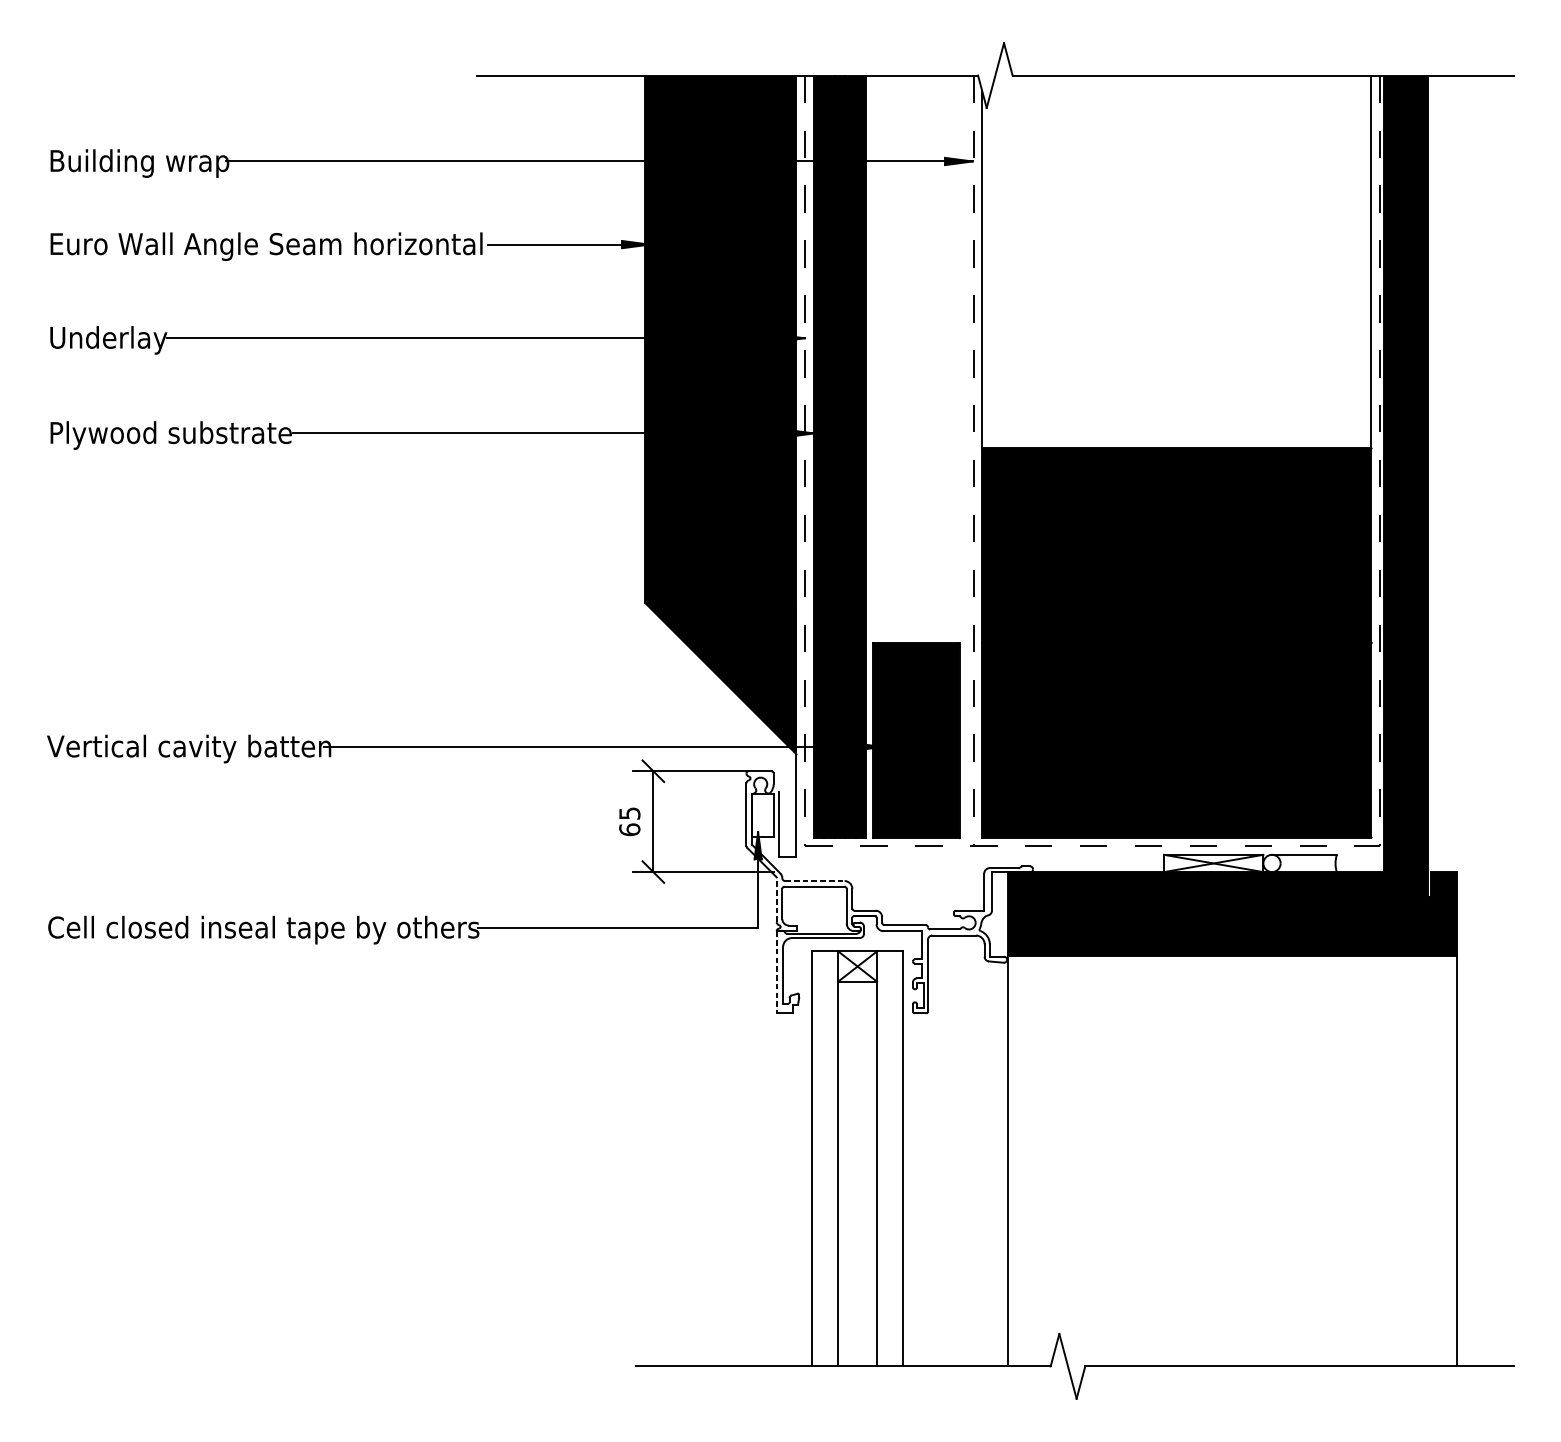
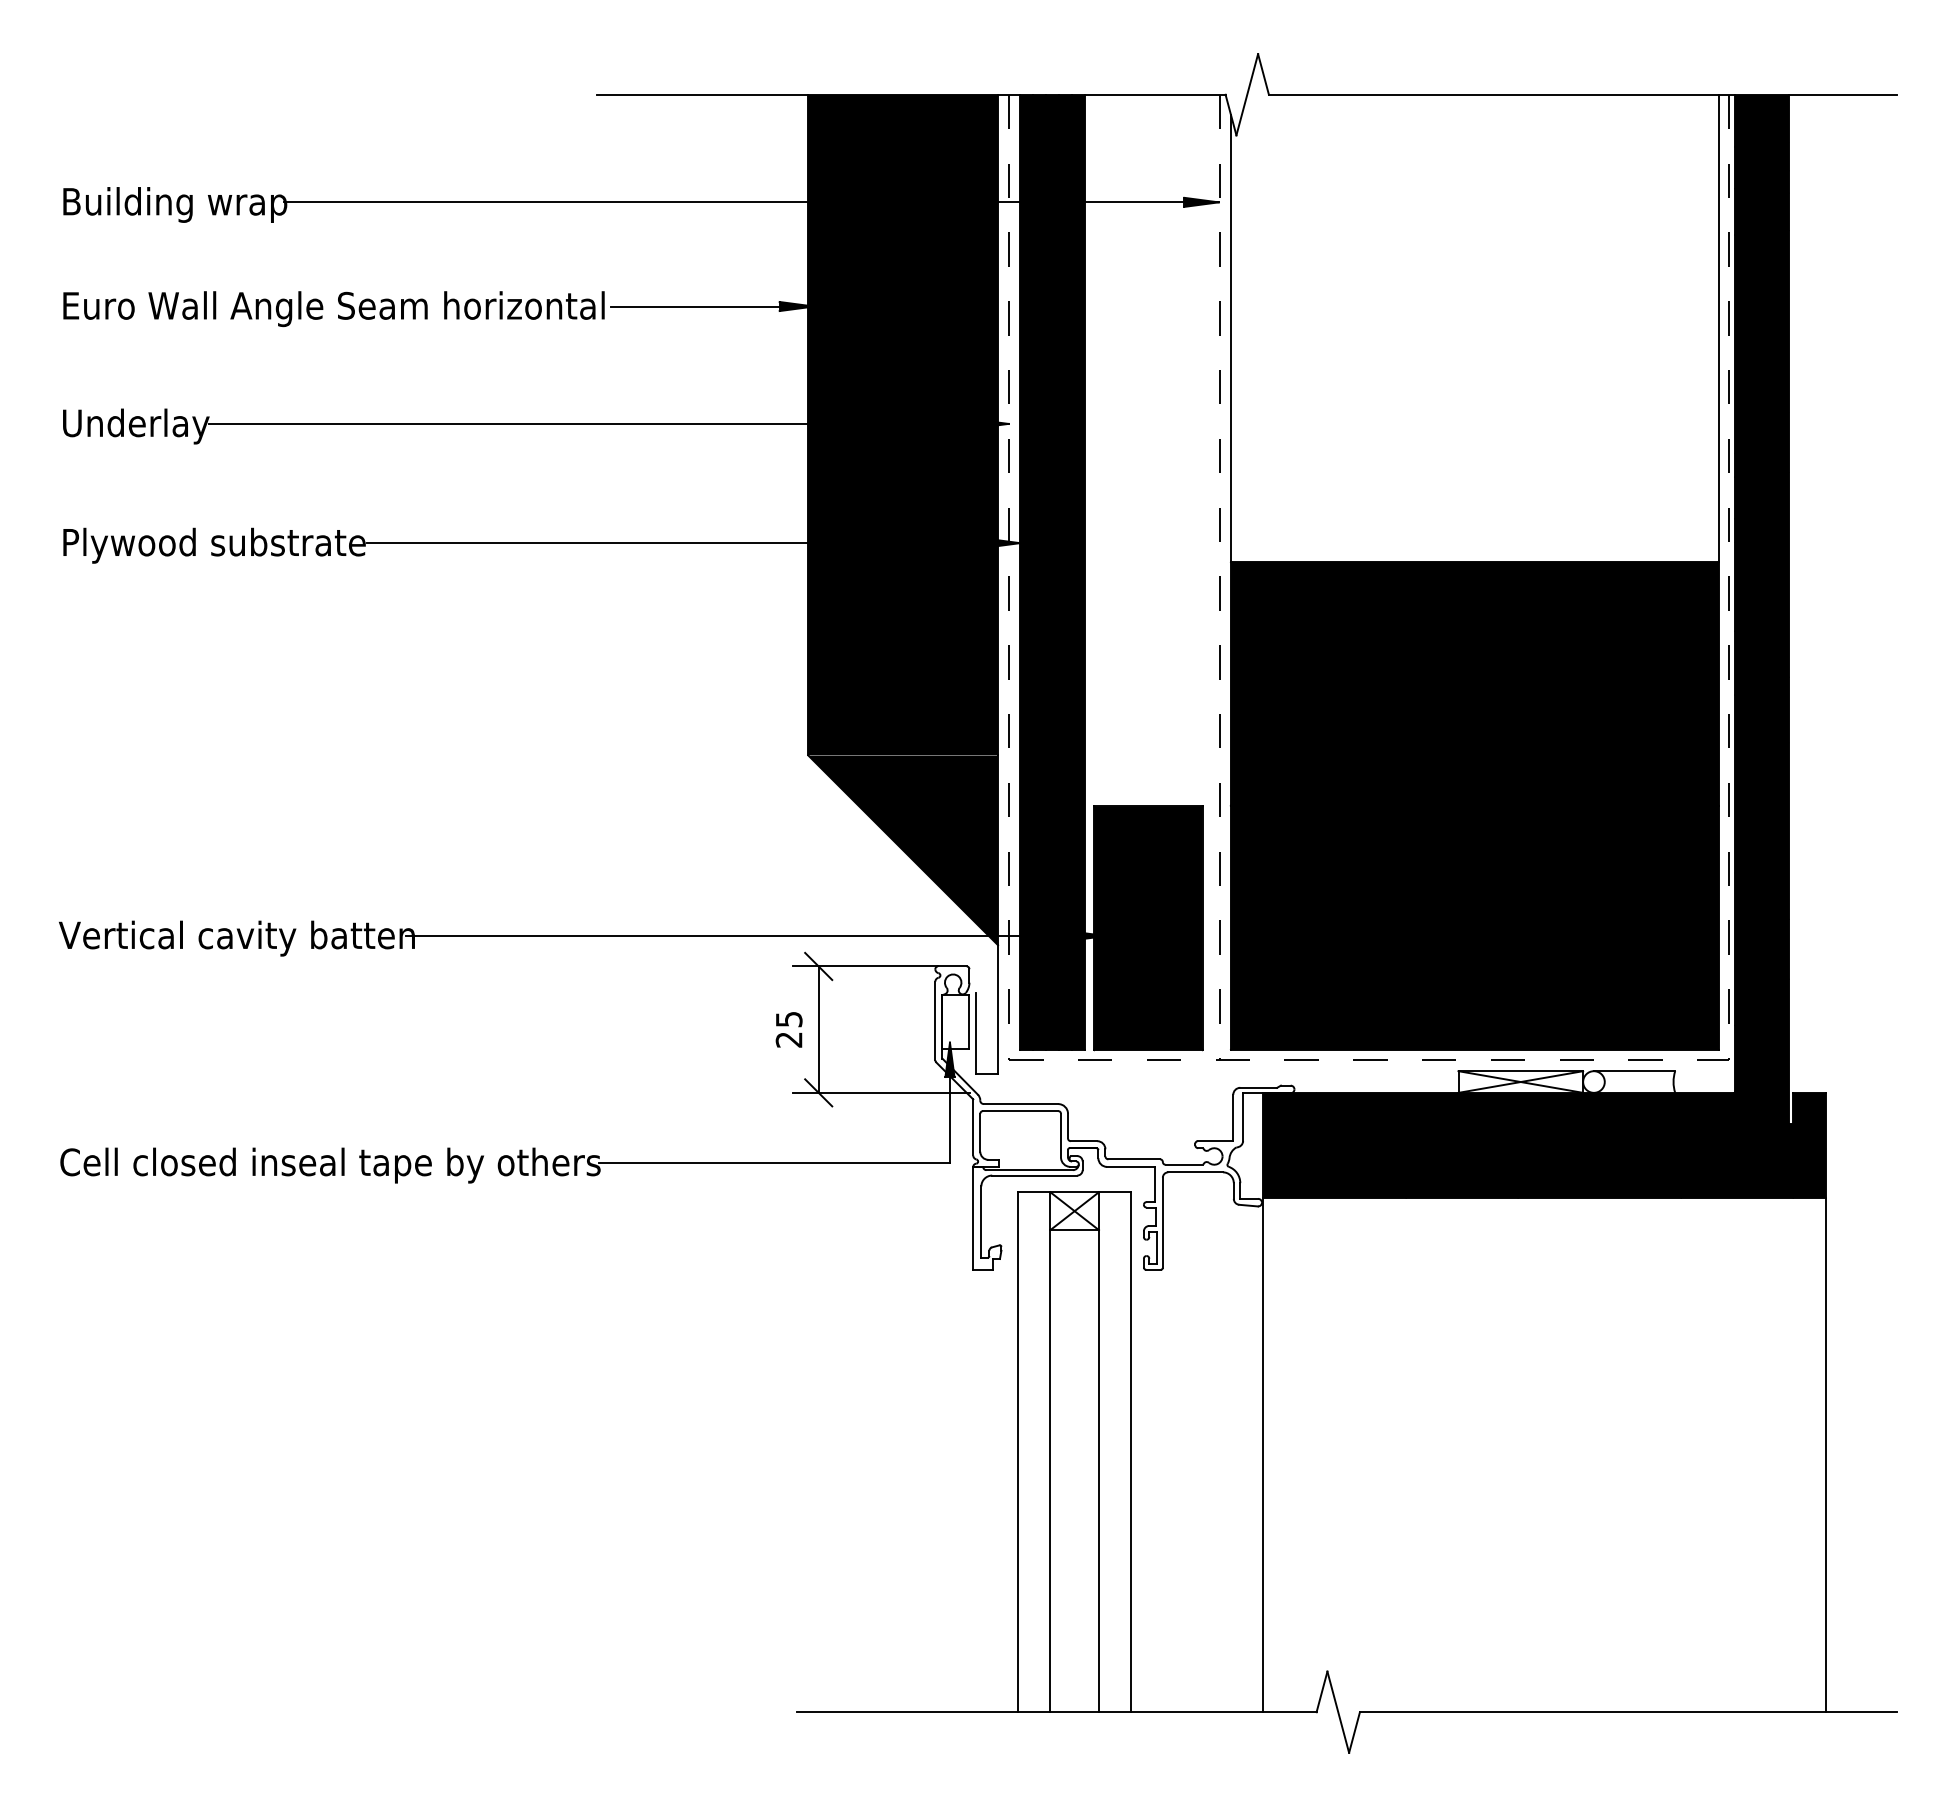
text: (629, 829) -> (788, 1039), 65^_ -> 25^_
line: (815, 881) -> (1021, 1104), dashed -> solid
line: (776, 898) -> (973, 1126), dashed -> solid
line: (776, 972) -> (973, 1218), dashed -> solid

